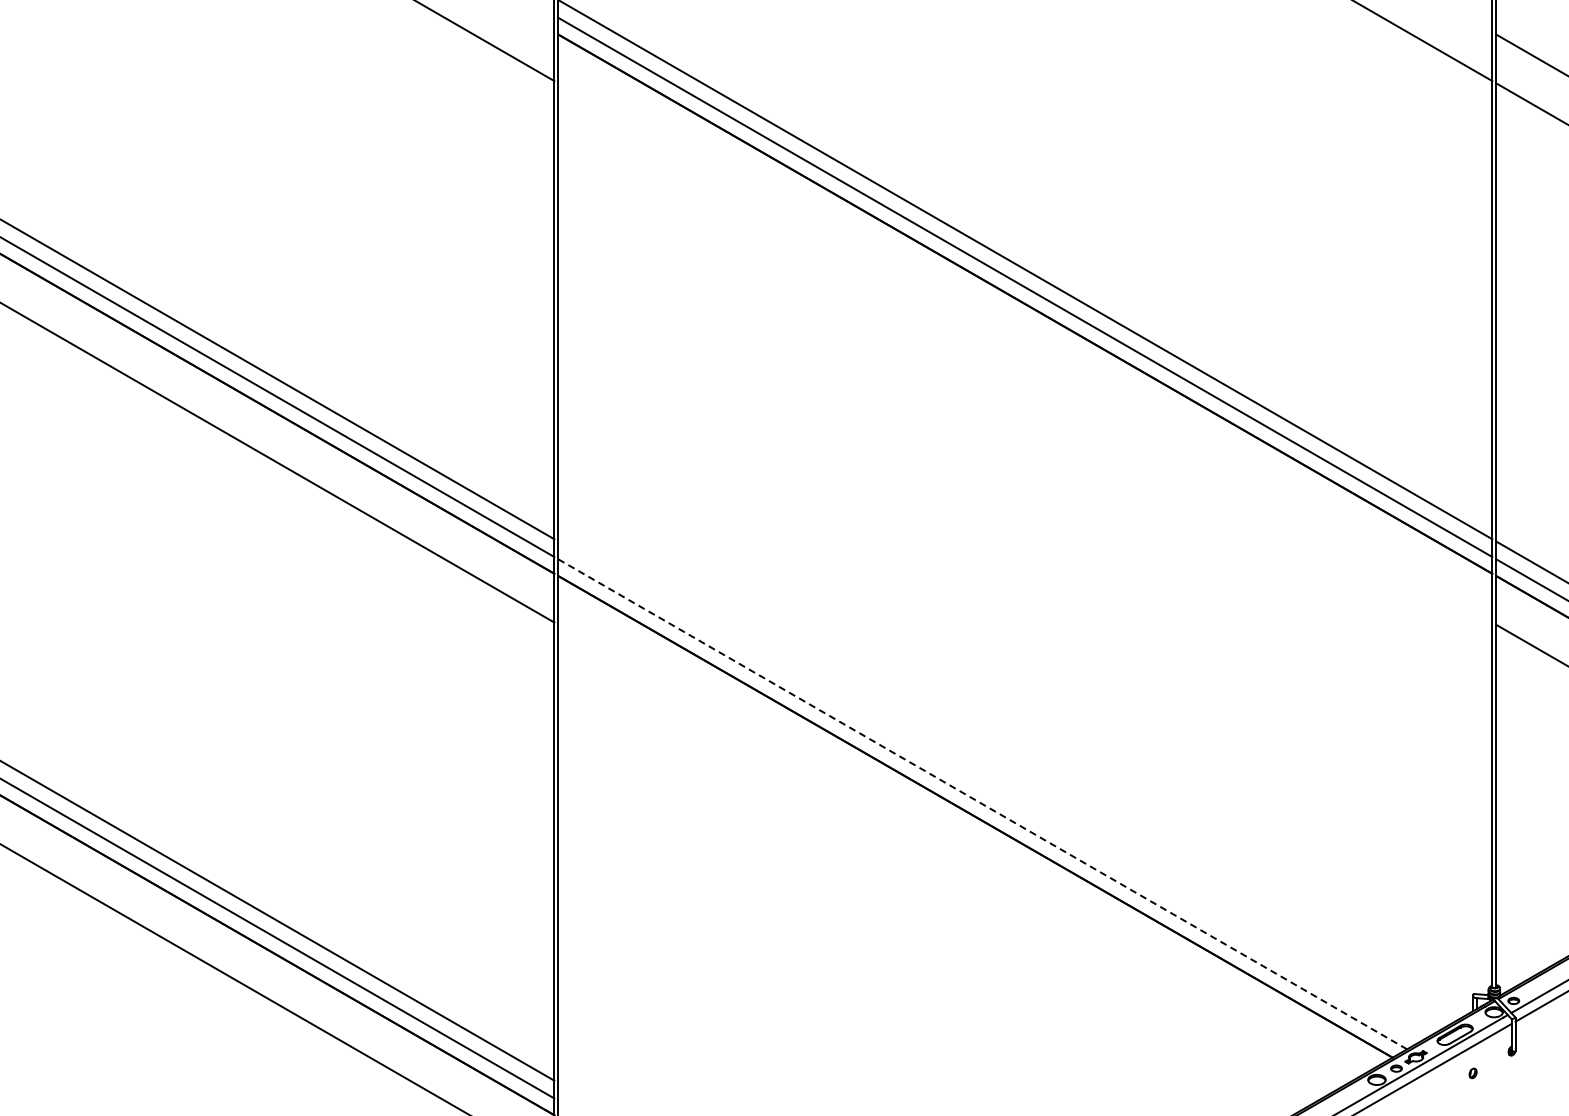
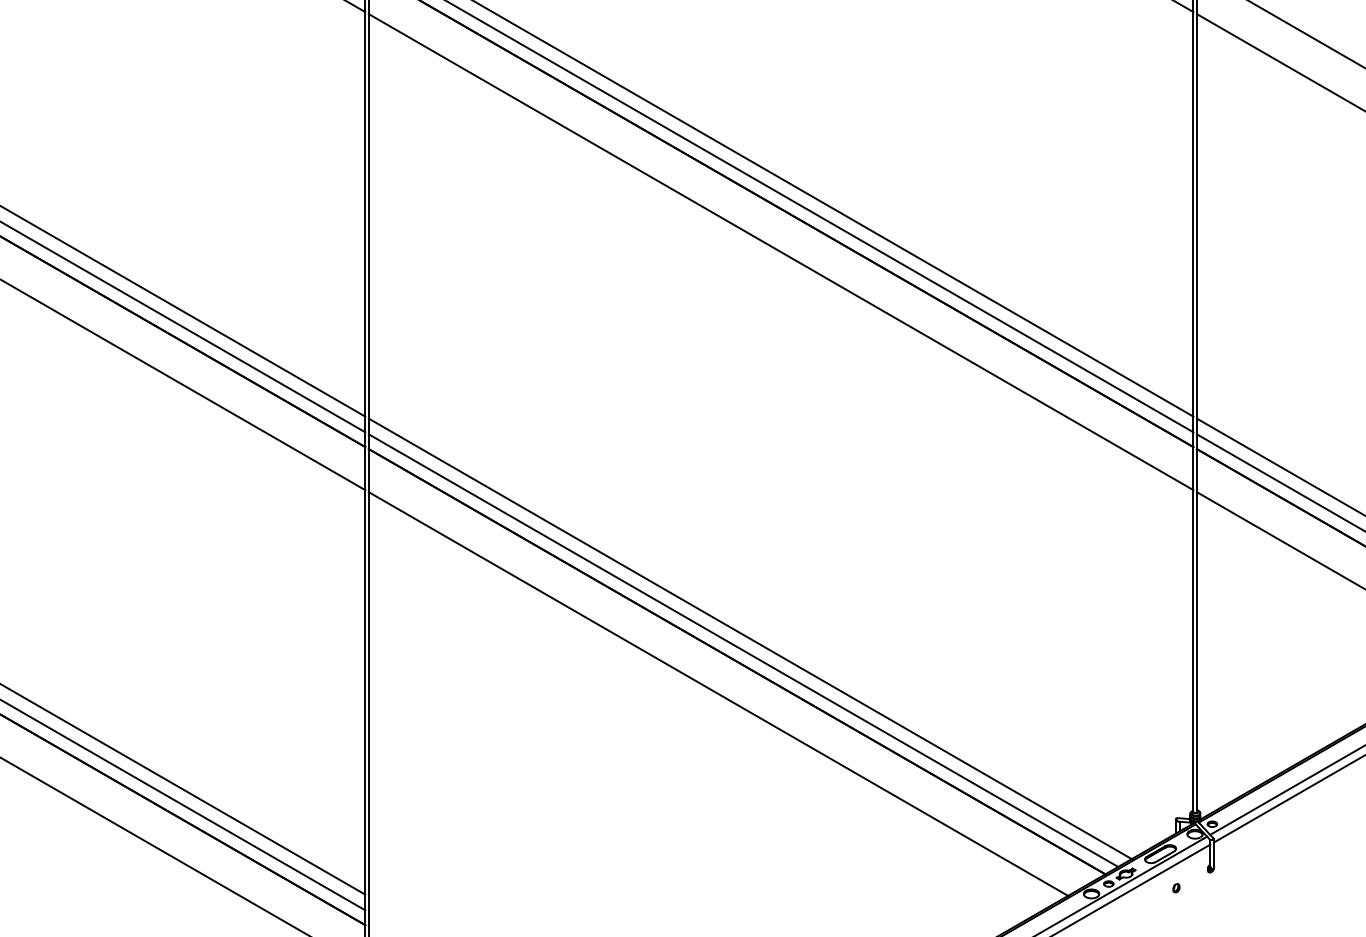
line: (1025, 352) -> (781, 251), added
line: (990, 790) -> (750, 638), added
line: (983, 804) -> (744, 650), dashed -> solid
line: (954, 853) -> (718, 694), added

